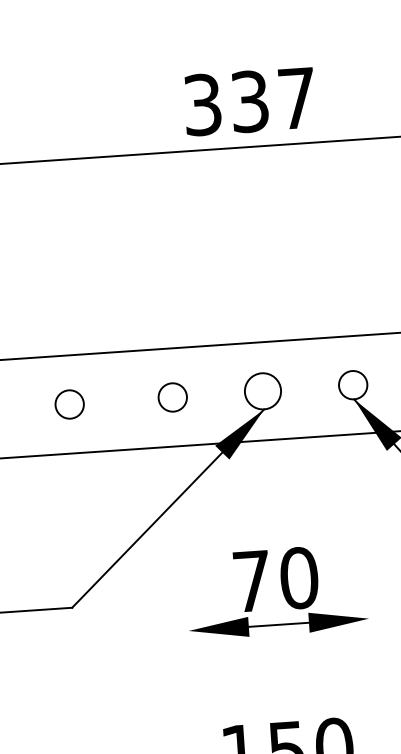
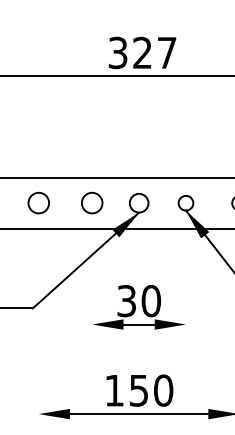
text: (249, 102) -> (142, 53), 337 -> 327
circle: (173, 397) -> (92, 203), size x1.4
circle: (69, 405) -> (38, 203), size x1.4
text: (251, 582) -> (126, 301), 70 -> 30

